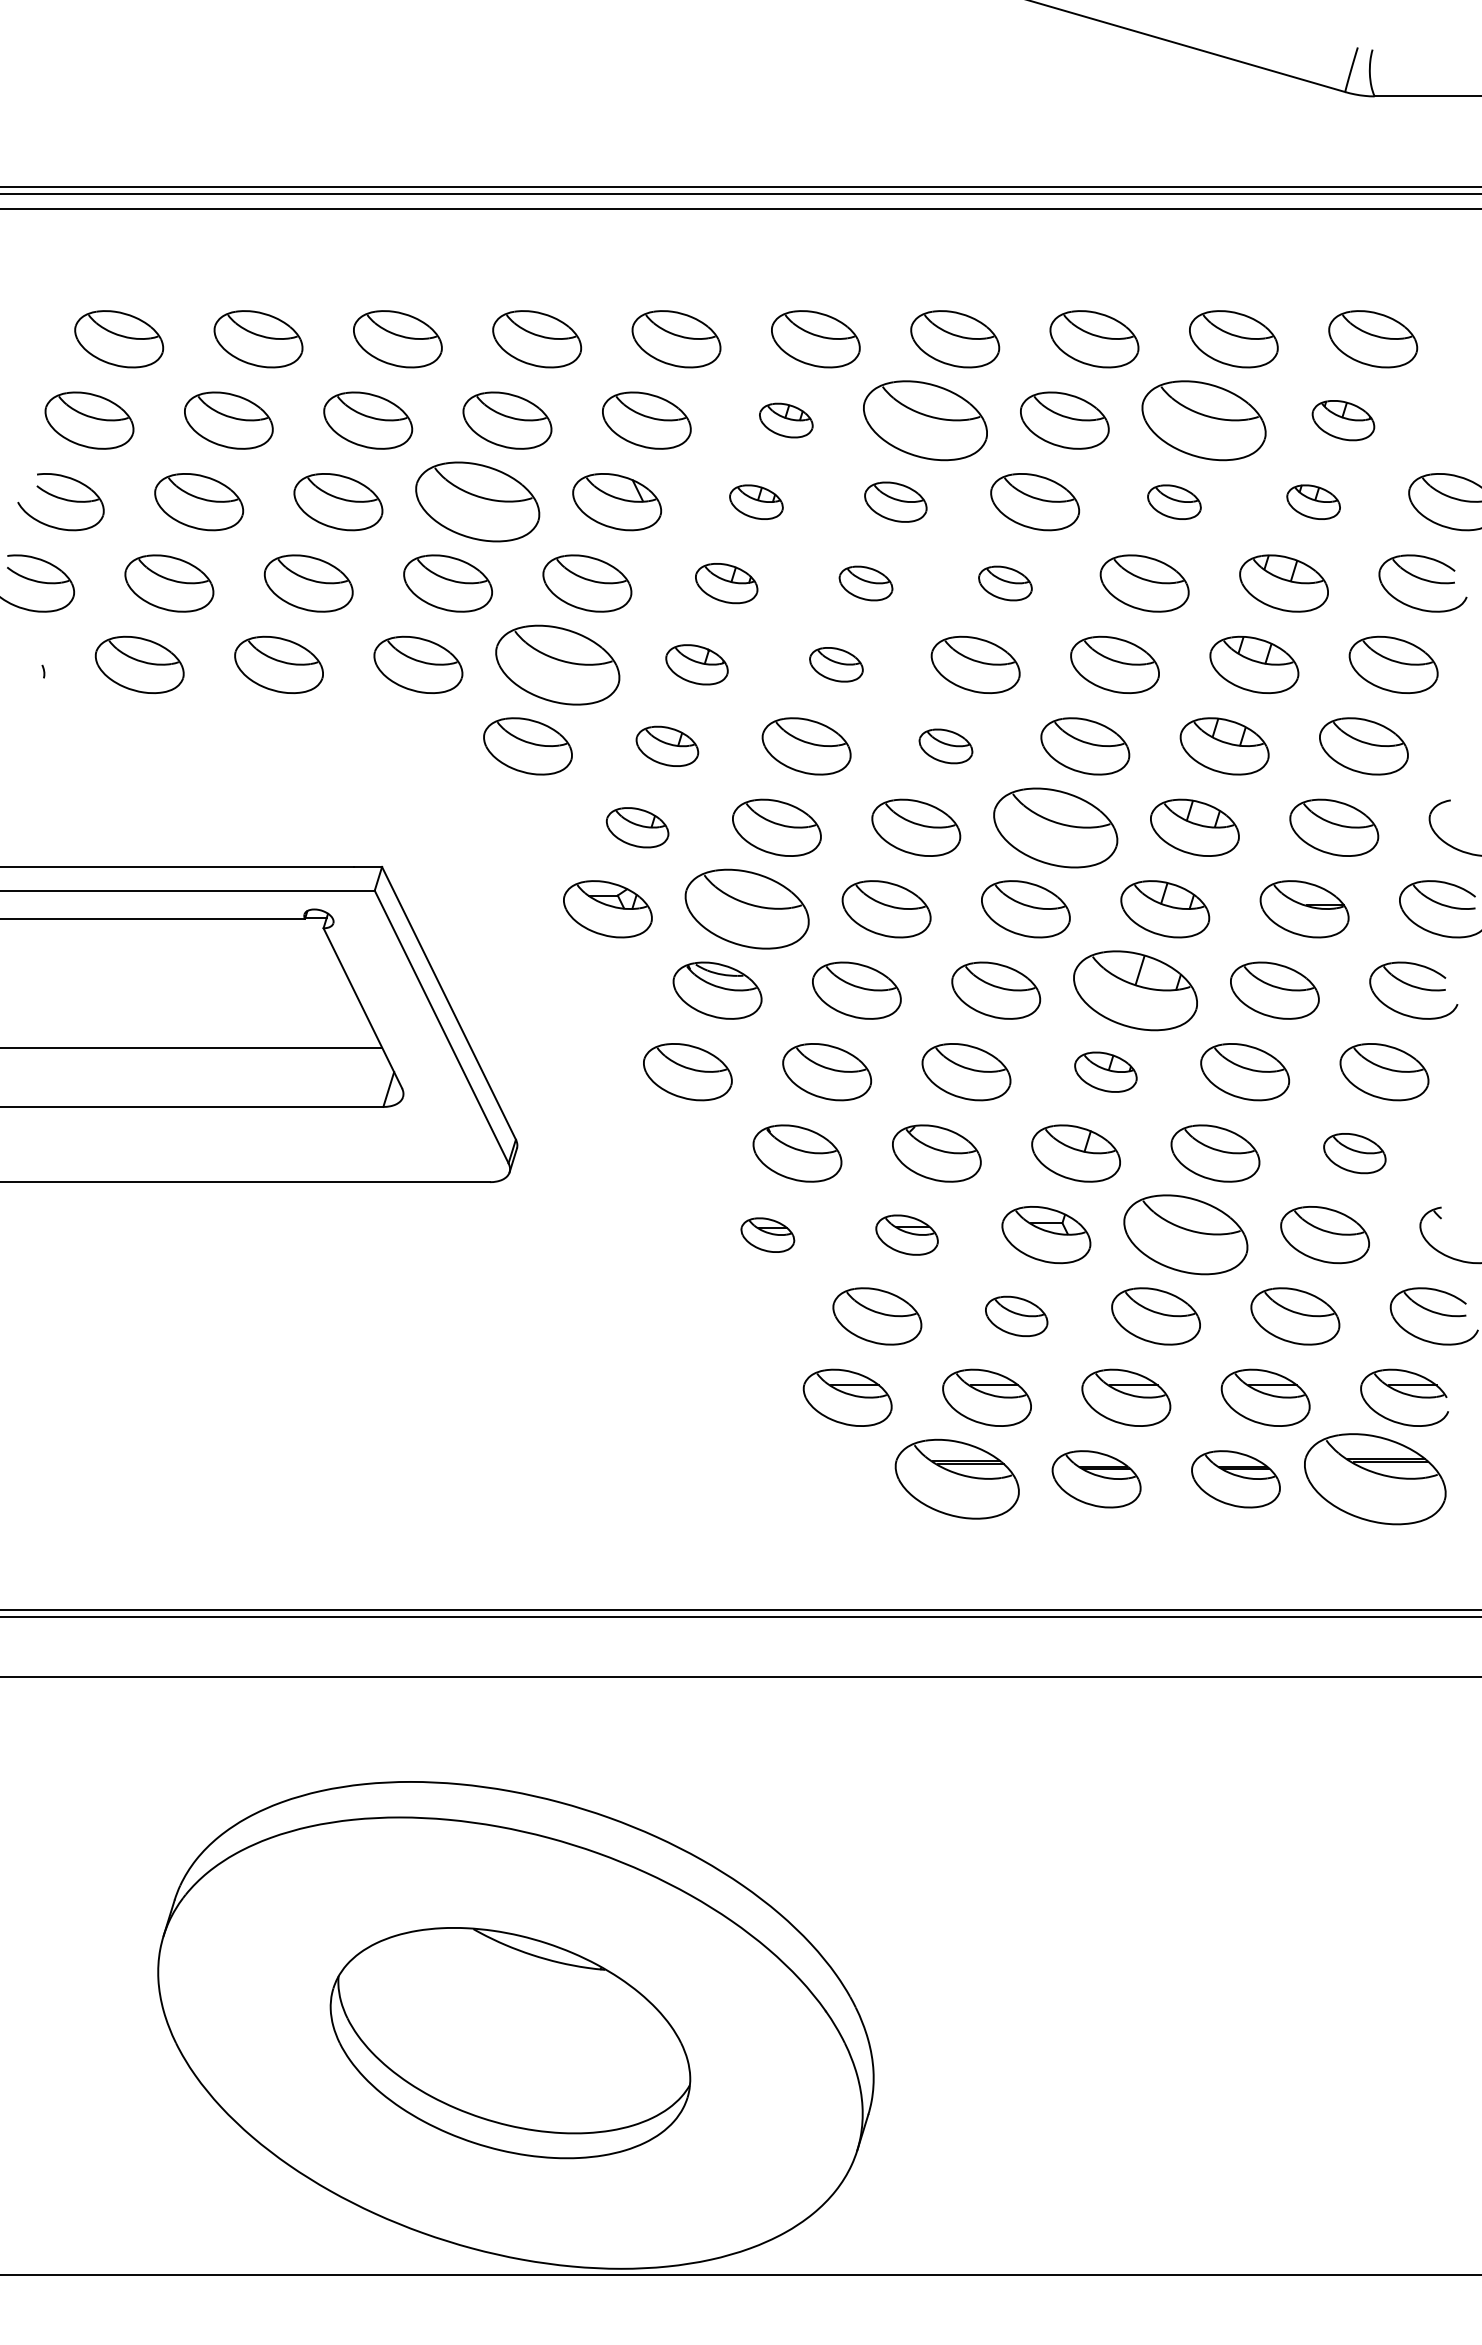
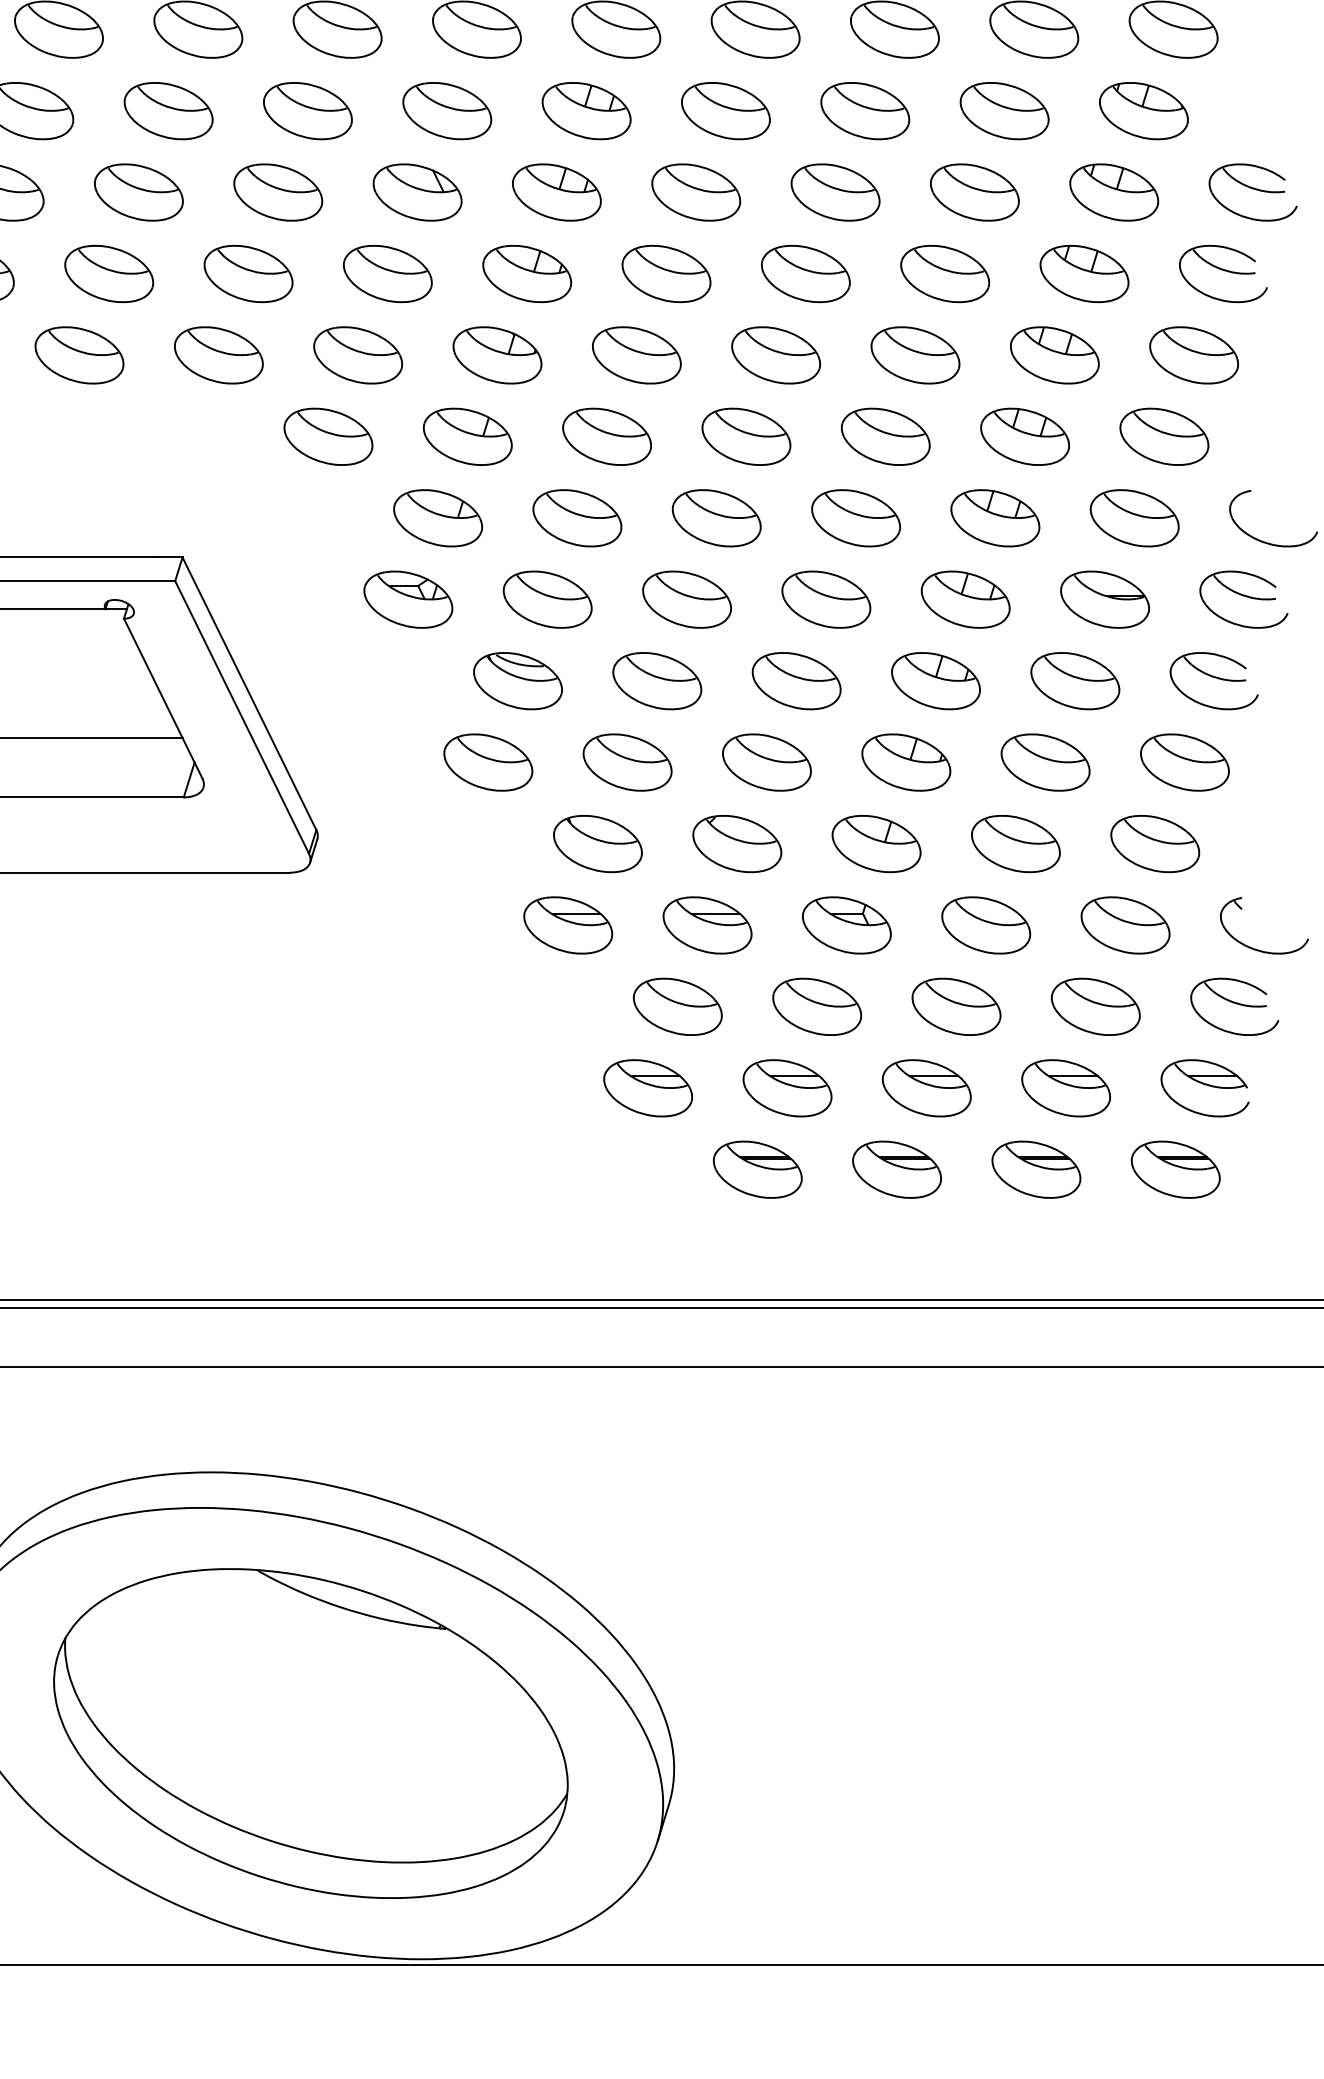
part: (786, 420) -> (586, 110), size x1.67
part: (925, 420) -> (725, 110), size x0.71
part: (1204, 420) -> (1004, 110), size x0.71
part: (1343, 420) -> (1143, 110), size x1.43
part: (477, 502) -> (277, 192), size x0.71
part: (756, 502) -> (556, 192), size x1.67
part: (895, 502) -> (695, 192), size x1.43
part: (1174, 502) -> (974, 192), size x1.67
part: (1313, 502) -> (1113, 192), size x1.67
part: (726, 583) -> (526, 273), size x1.43
part: (865, 583) -> (665, 273), size x1.67
part: (1005, 583) -> (805, 273), size x1.67
part: (557, 664) -> (357, 354), size x0.71
part: (696, 664) -> (496, 354), size x1.43
part: (836, 664) -> (636, 354), size x1.67
part: (667, 746) -> (467, 436), size x1.43
part: (945, 746) -> (745, 436), size x1.67
part: (637, 827) -> (437, 517), size x1.43
part: (1055, 827) -> (855, 517), size x0.71
part: (747, 909) -> (547, 599), size x0.71
part: (1135, 990) -> (935, 680), size x0.71
part: (1105, 1072) -> (905, 762), size x1.43
part: (1354, 1153) -> (1154, 843), size x1.43
part: (767, 1235) -> (567, 925), size x1.67
part: (906, 1235) -> (706, 925), size x1.43
part: (1185, 1235) -> (985, 925), size x0.71
part: (1016, 1316) -> (816, 1006), size x1.43
part: (957, 1479) -> (757, 1169), size x0.71
part: (1375, 1479) -> (1175, 1169), size x0.62
part: (510, 2042) -> (310, 1732), size x1.43

